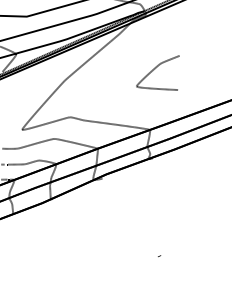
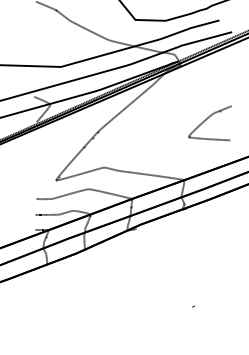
curve: (154, 70) -> (206, 120), moved

